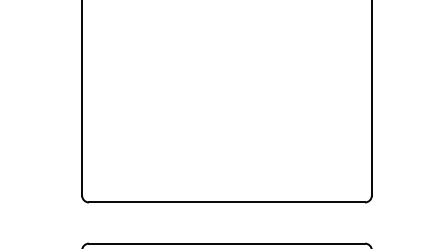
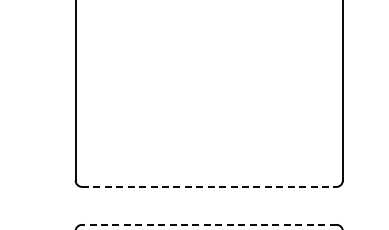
line: (227, 202) -> (209, 186), solid -> dashed
line: (226, 243) -> (208, 224), solid -> dashed

